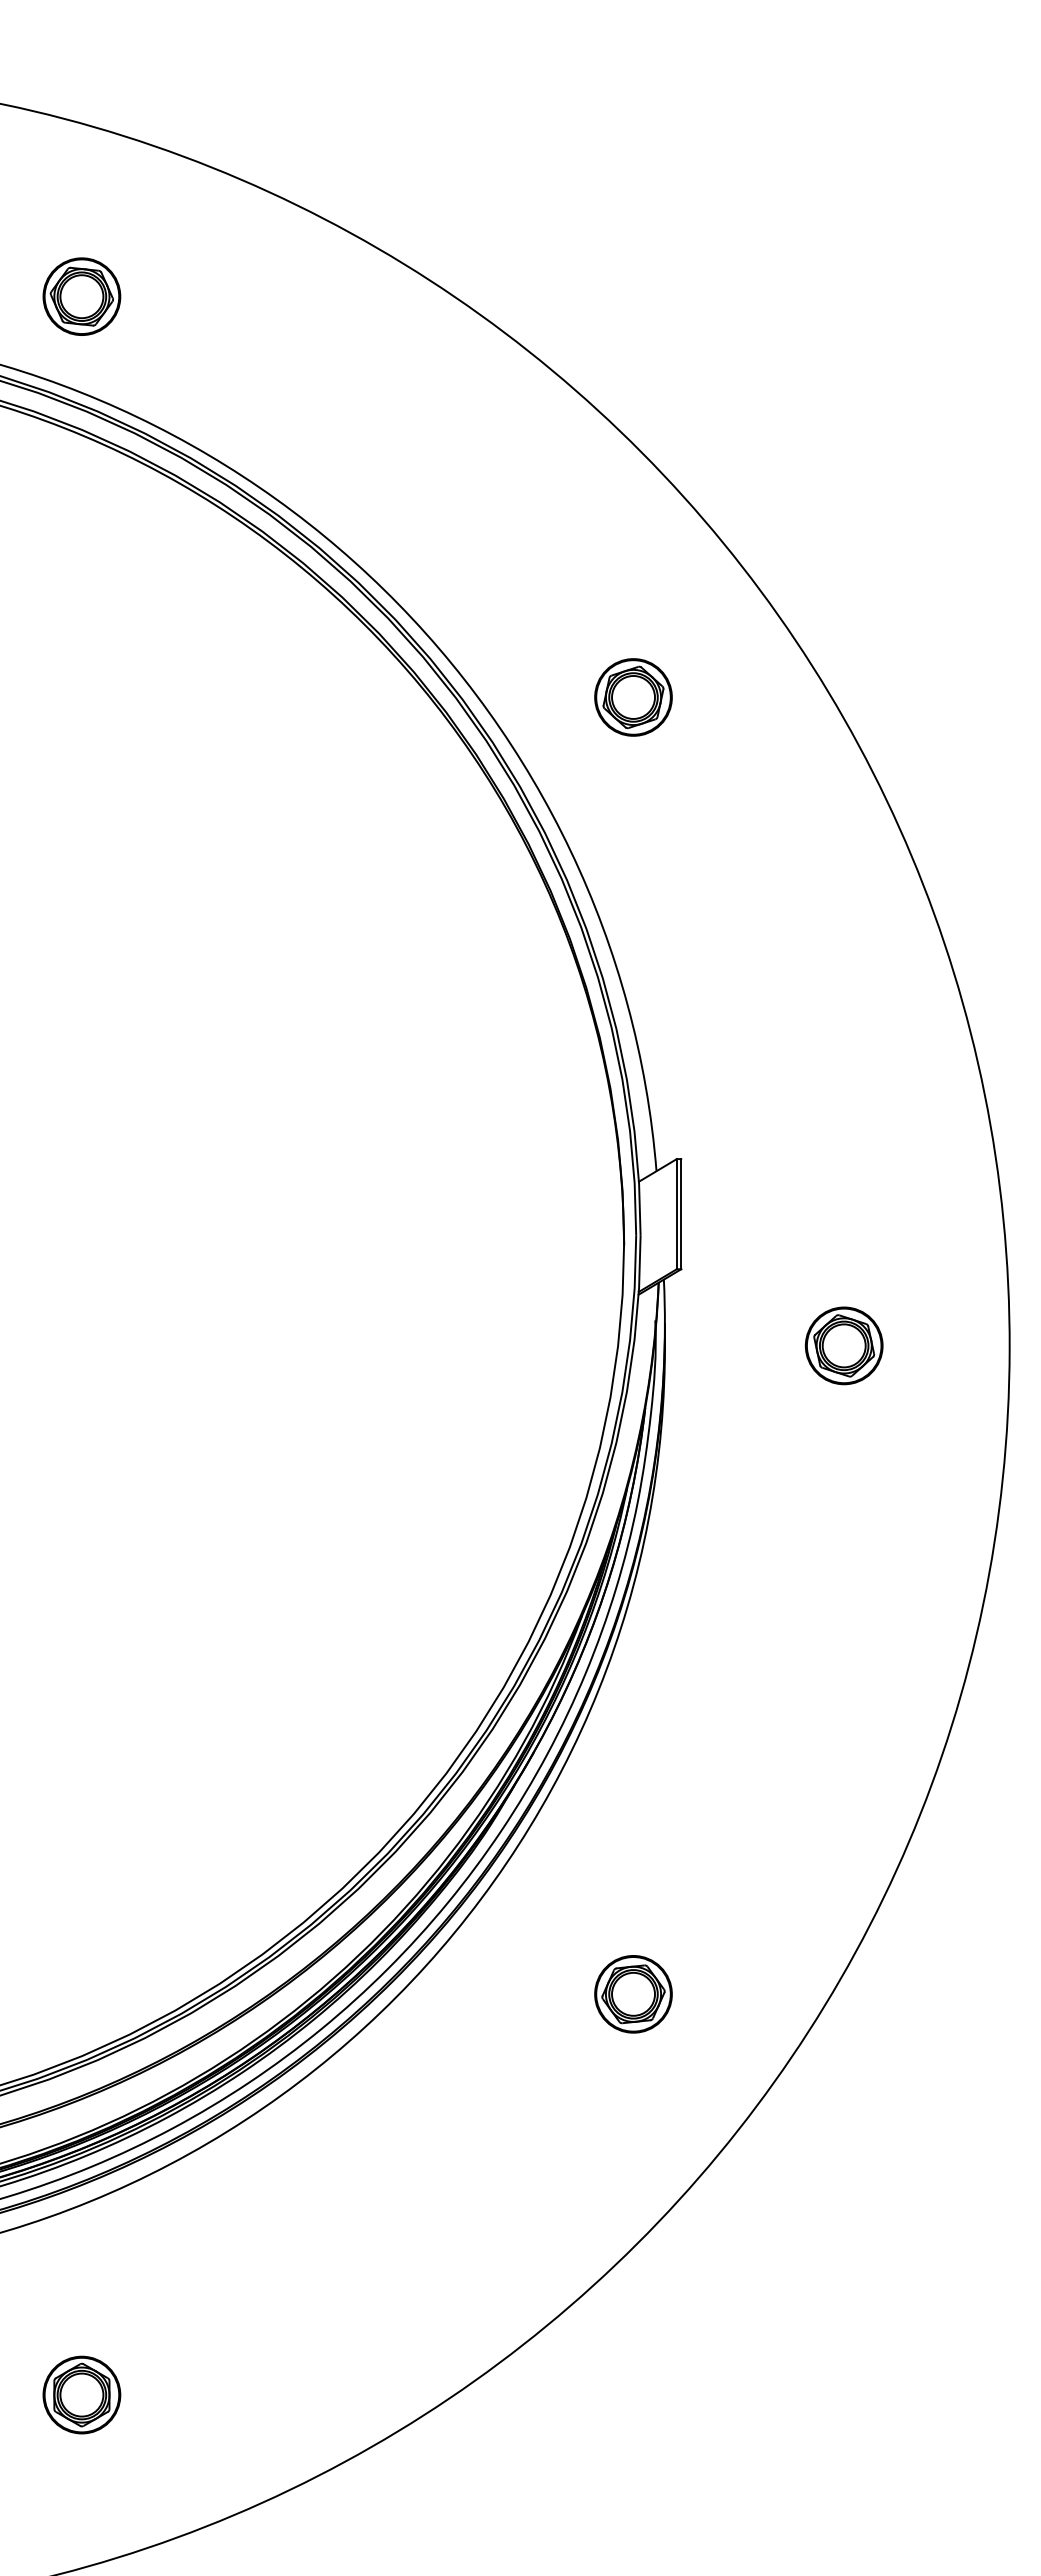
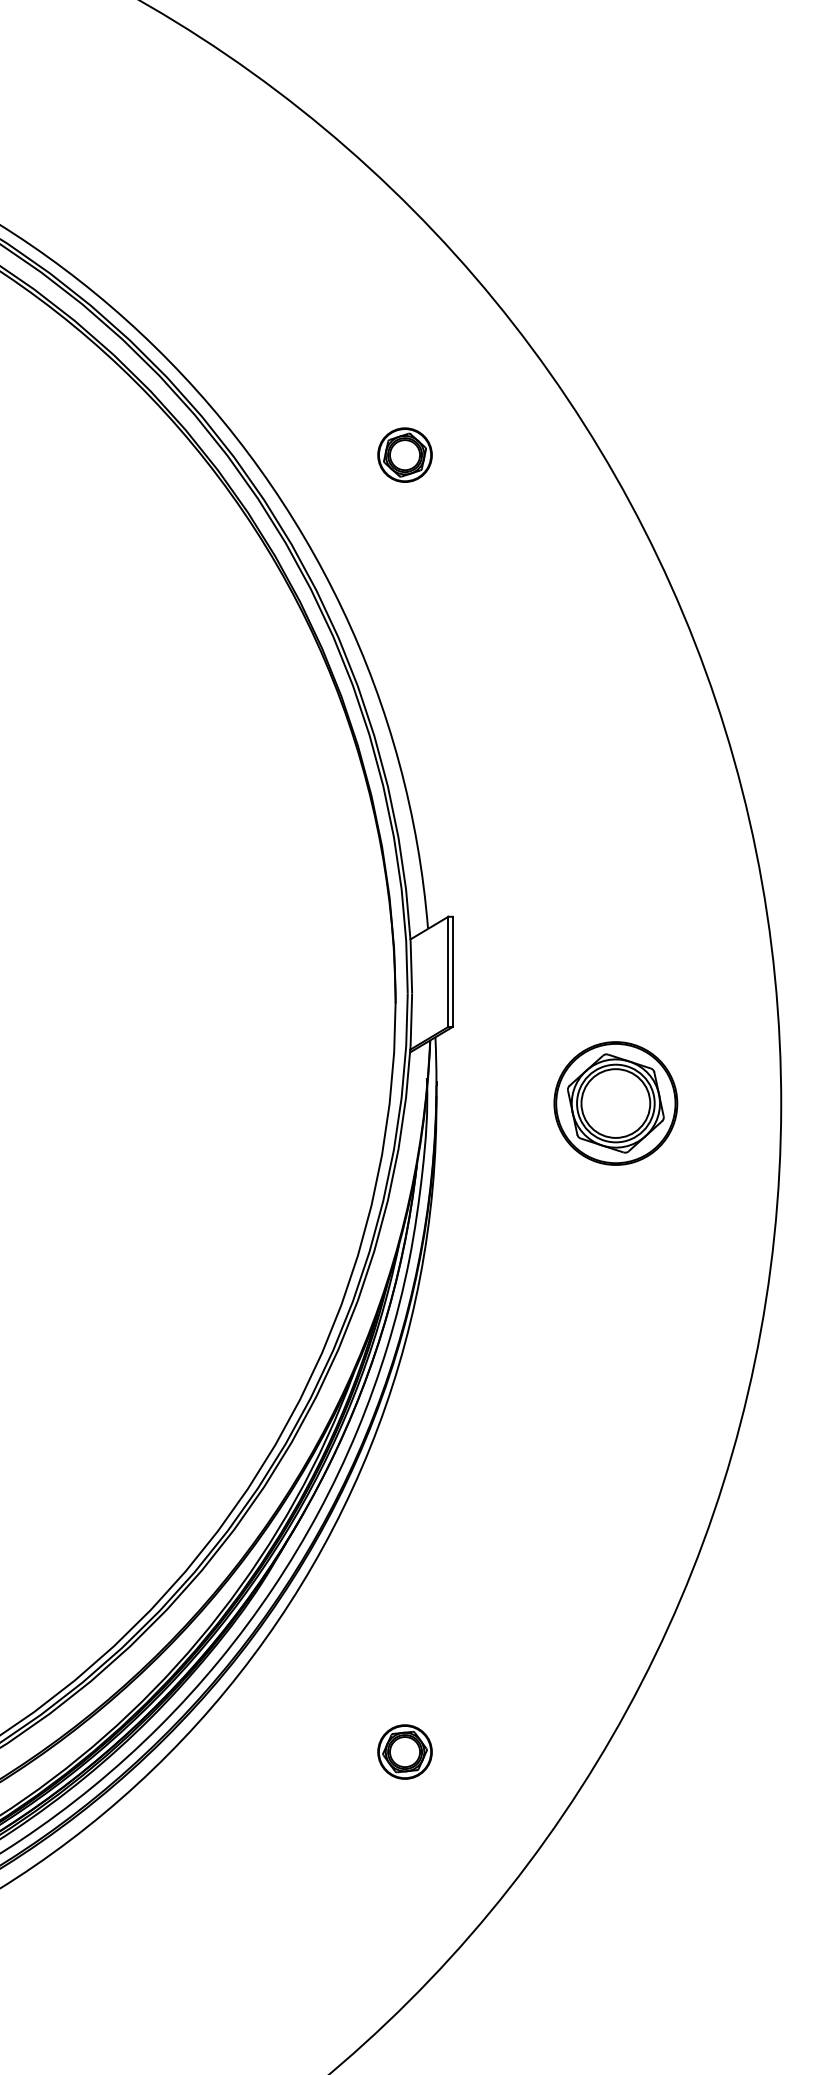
part: (633, 697) -> (405, 455), size x0.7
part: (843, 1345) -> (615, 1103), size x1.6
part: (633, 1994) -> (405, 1752), size x0.7

